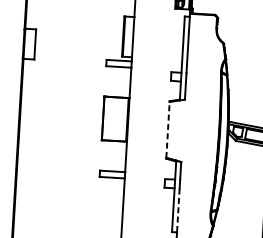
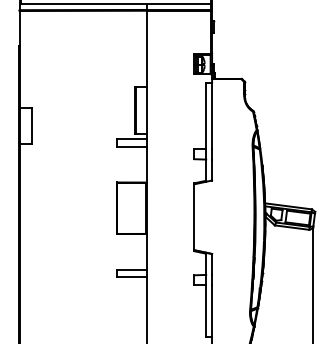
line: (168, 130) -> (194, 217), dashed -> solid
line: (178, 210) -> (212, 311), dashed -> solid

